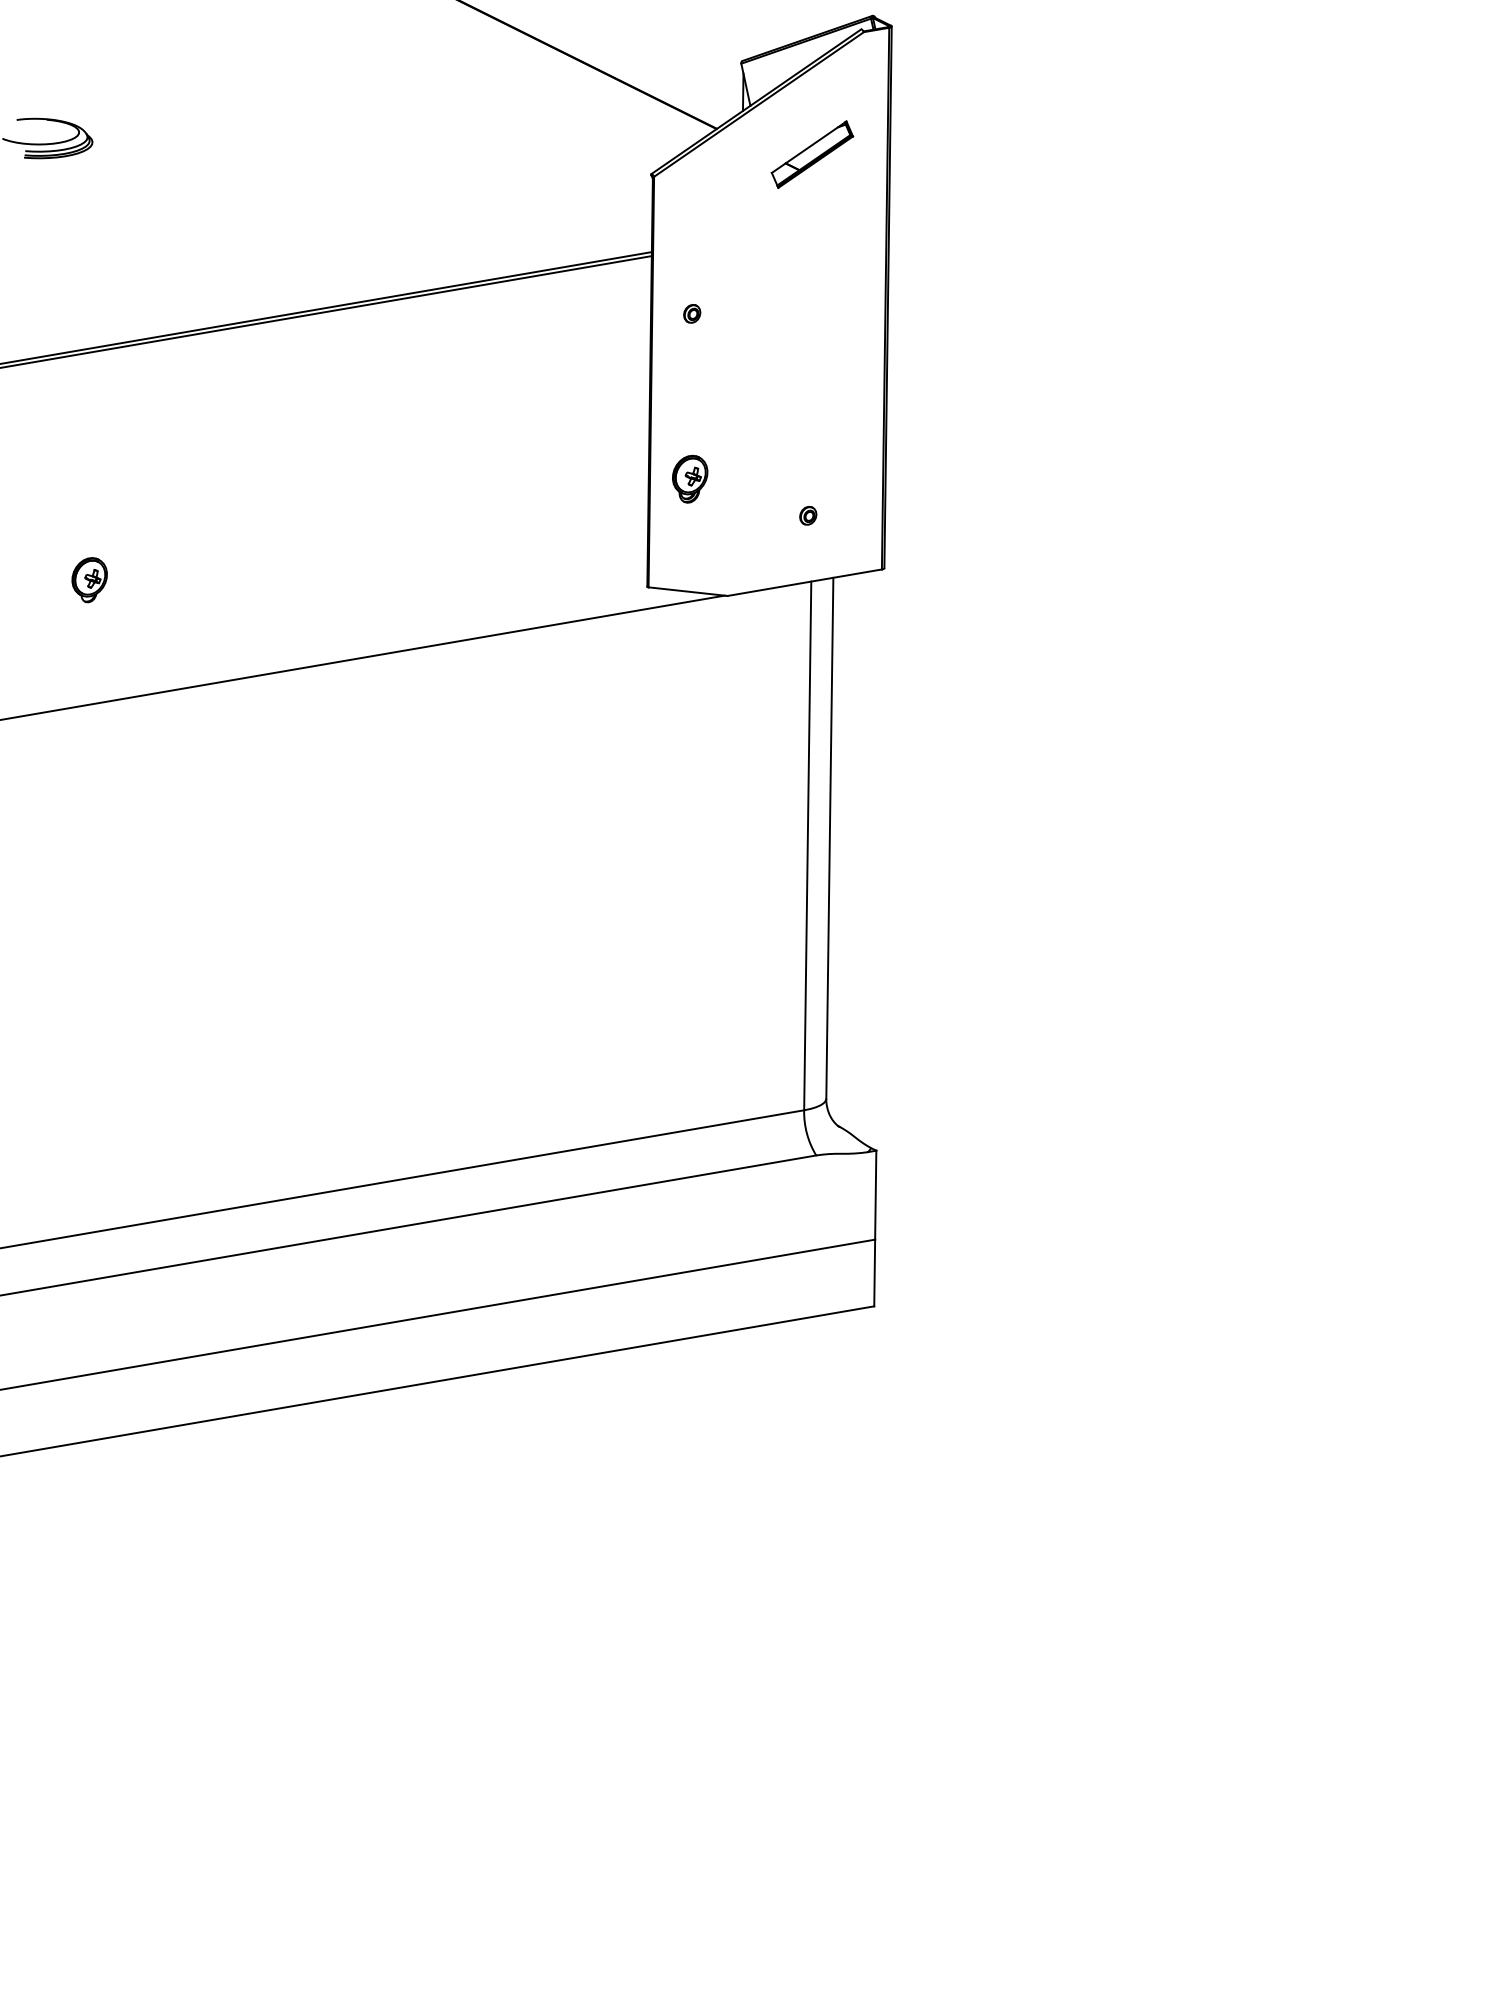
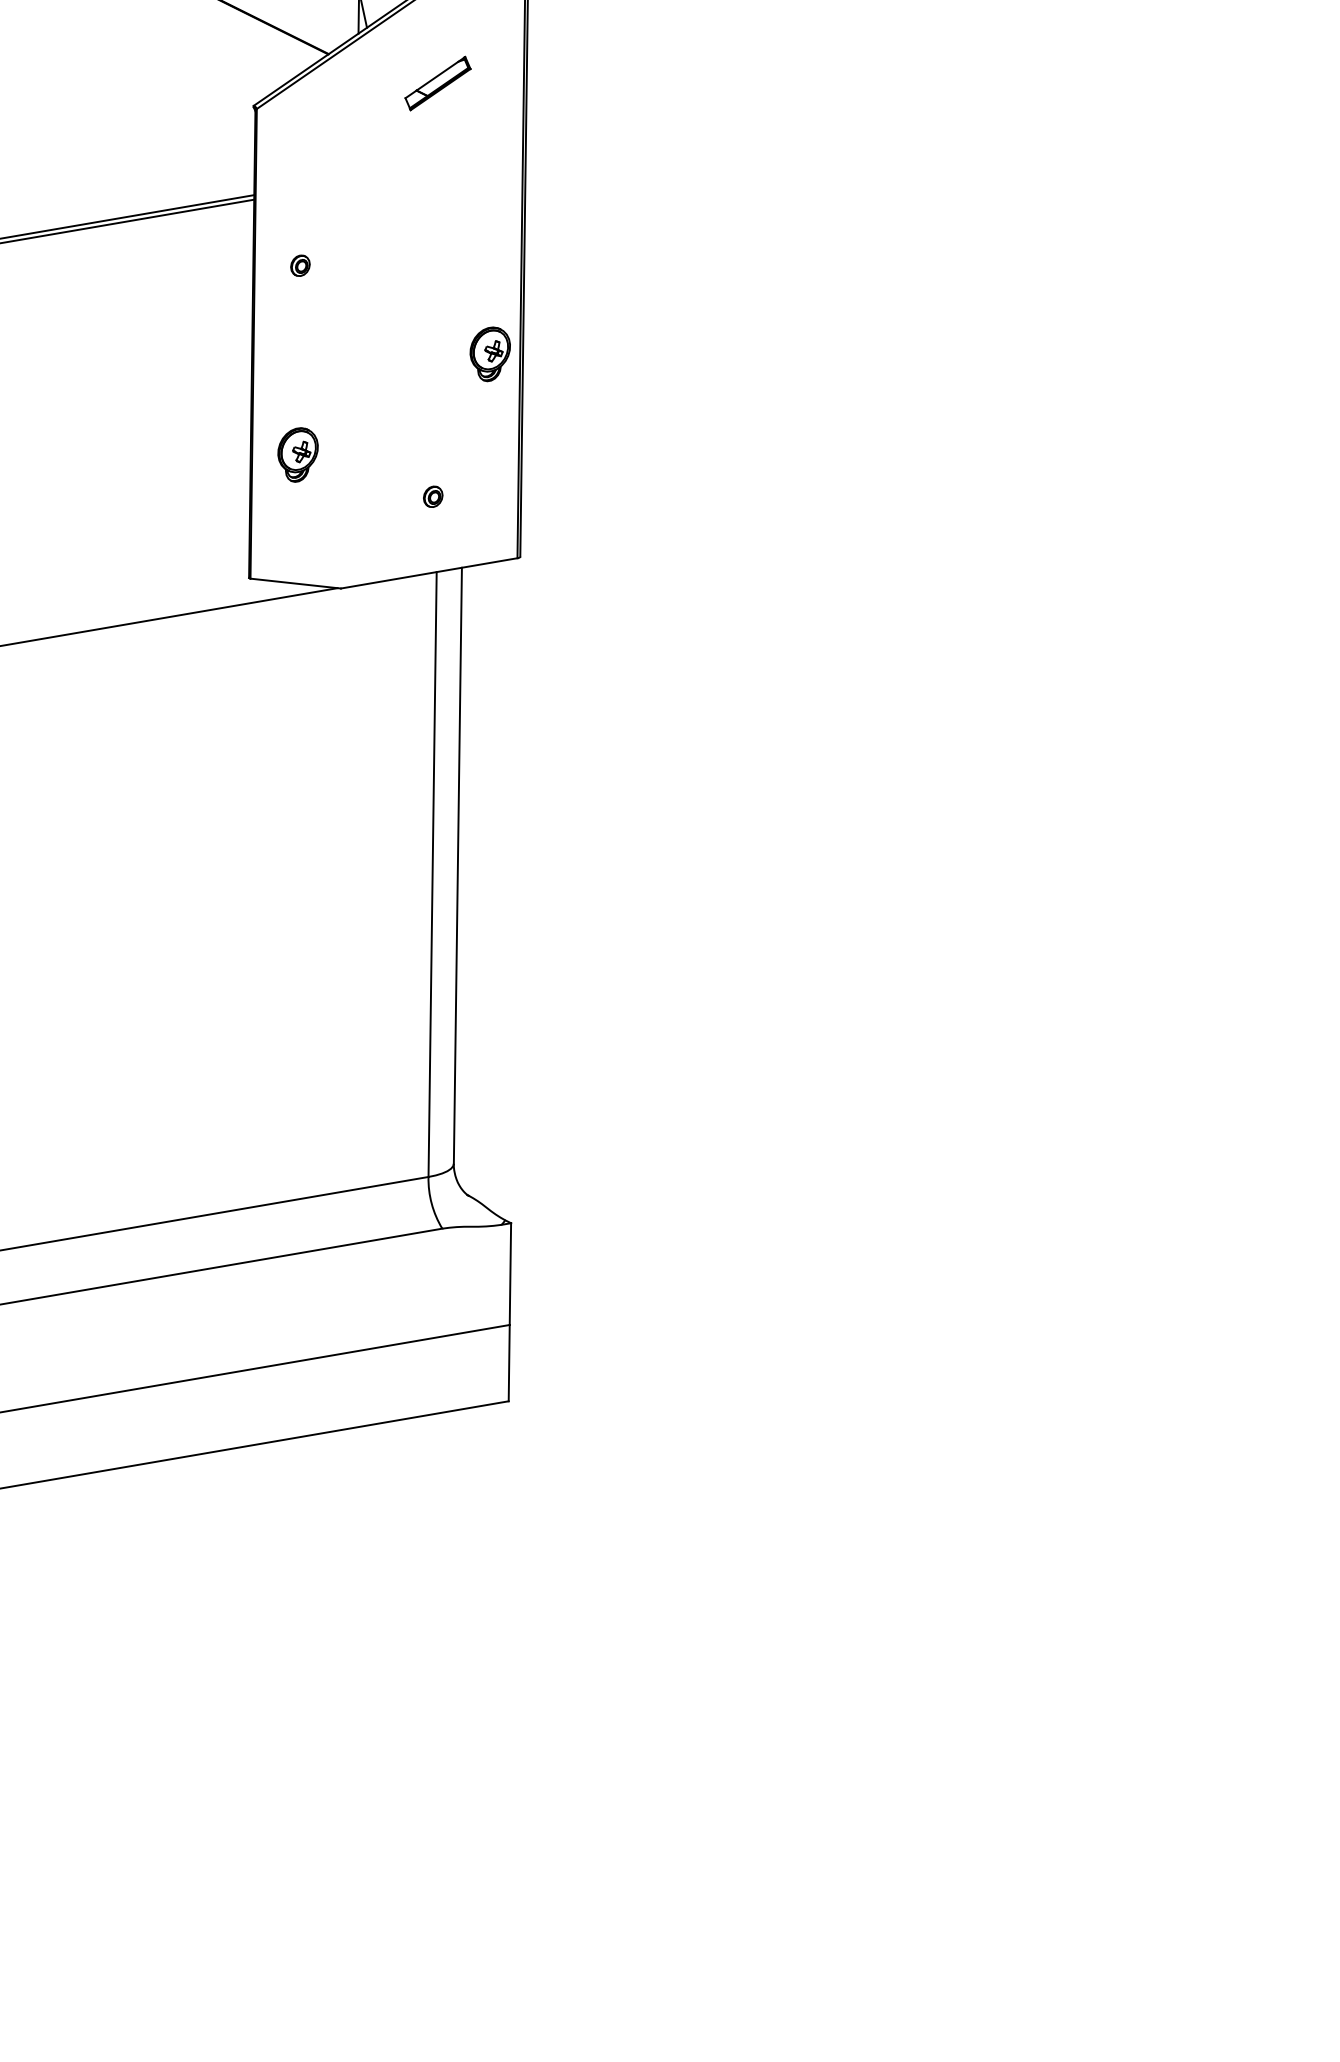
part: (812, 154) -> (438, 83), size x0.7
part: (858, 390) -> (490, 353), added

